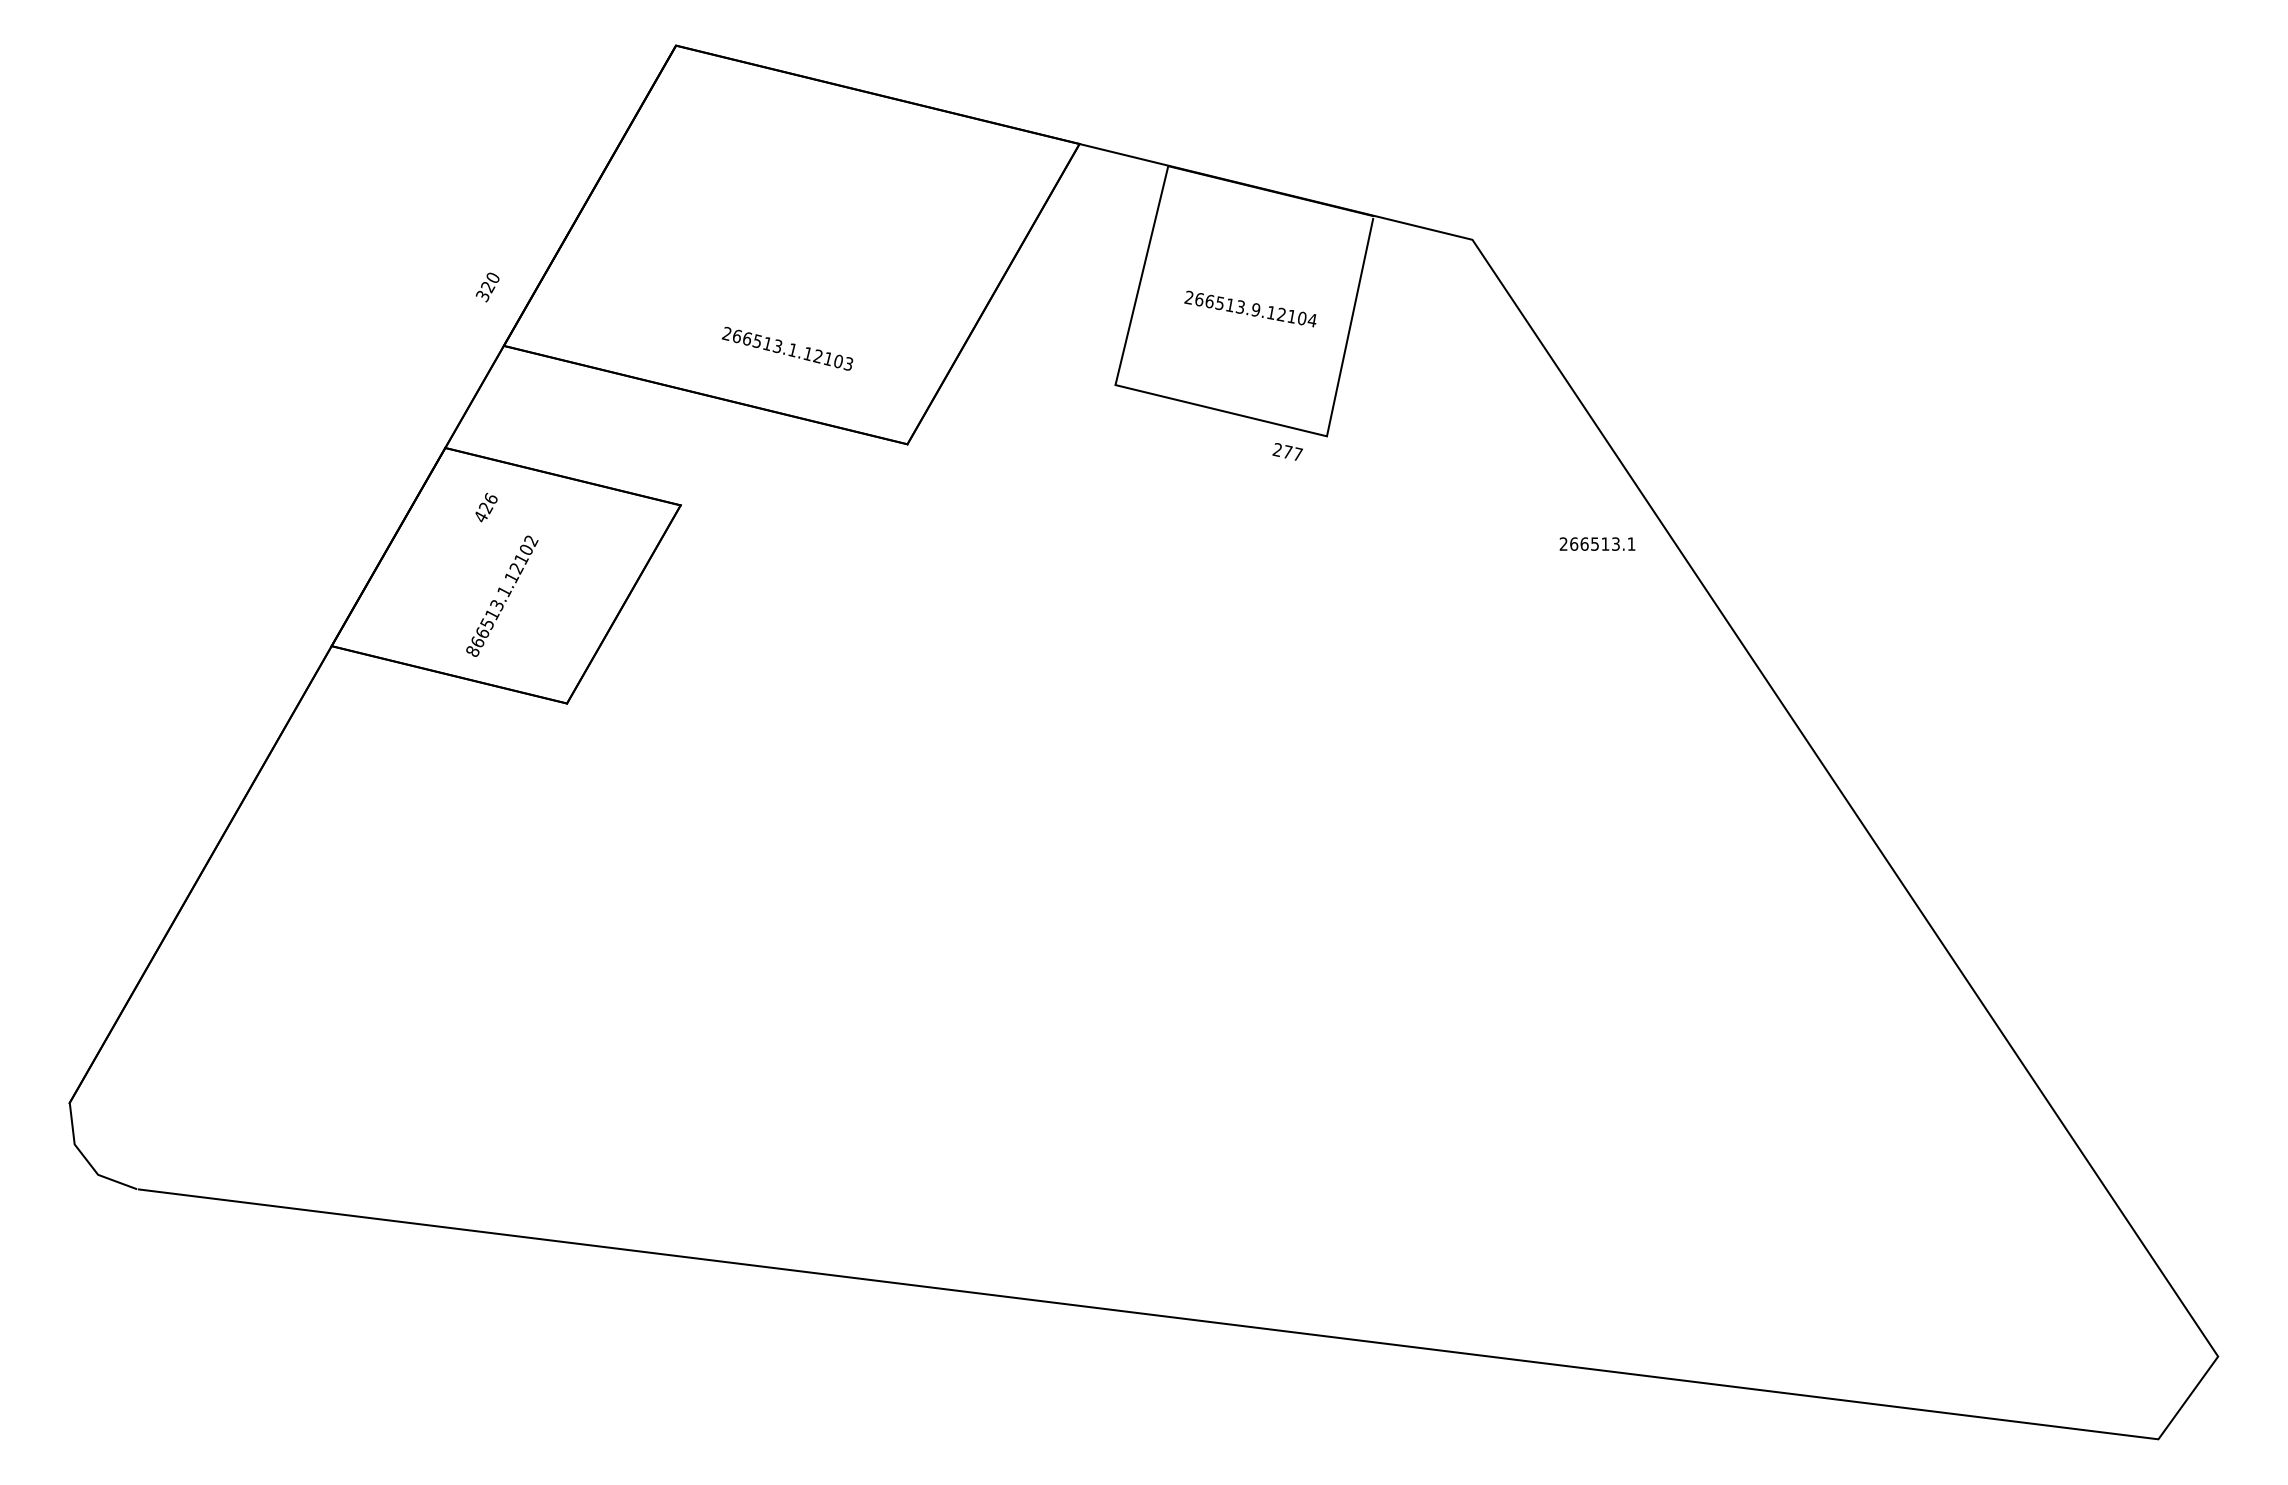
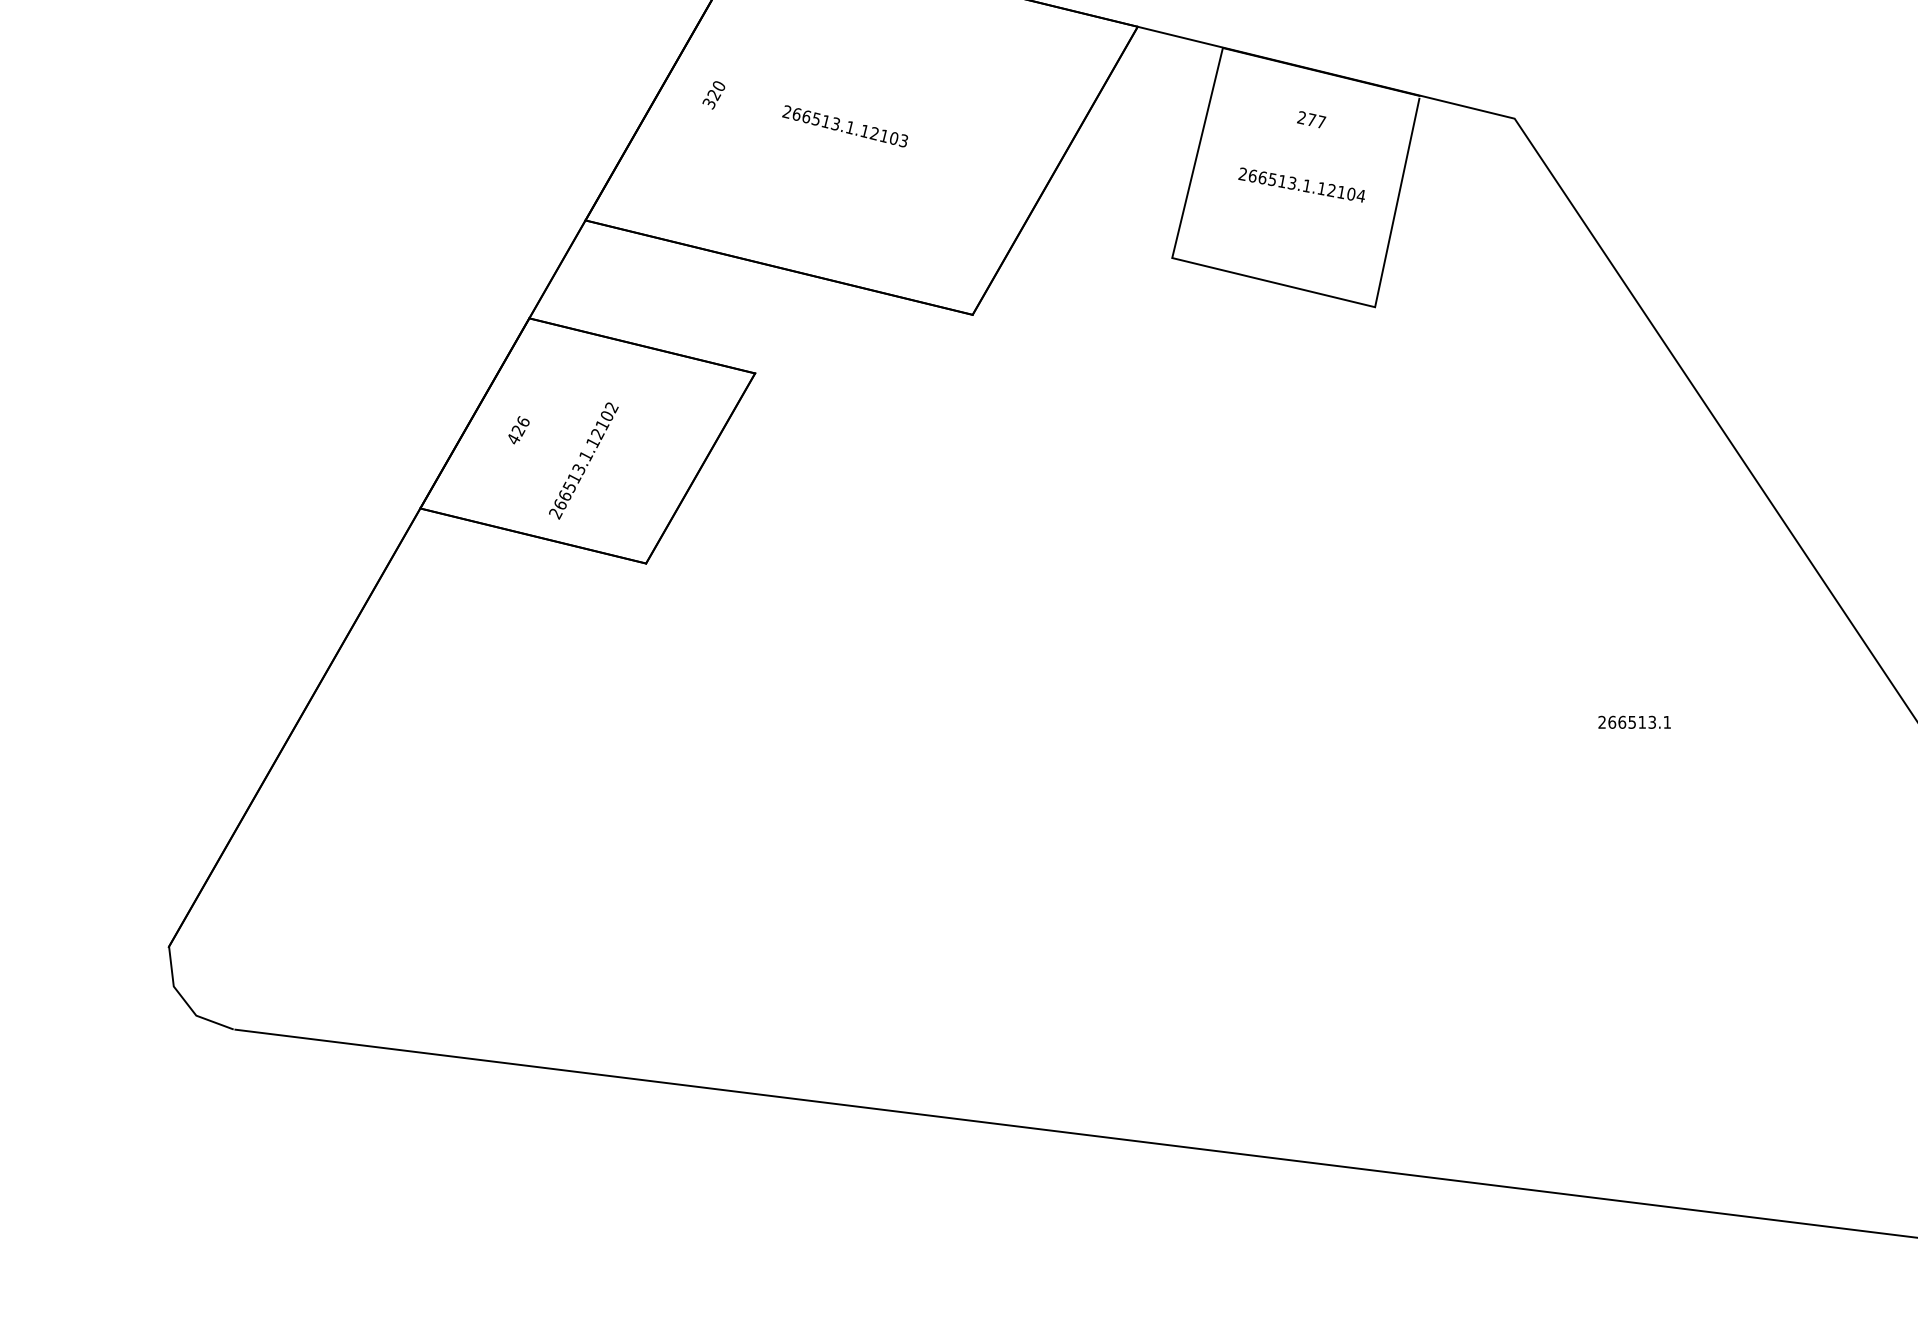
text: (487, 287) -> (713, 95), moved
text: (1255, 310) -> (1306, 186), 266513.9.12104 -> 266513.1.12104
text: (787, 348) -> (845, 126), moved
text: (1287, 451) -> (1311, 119), moved
text: (486, 507) -> (518, 430), moved
text: (1597, 543) -> (1634, 721), moved
text: (472, 651) -> (555, 513), 866513.1.12102 -> 266513.1.12102

